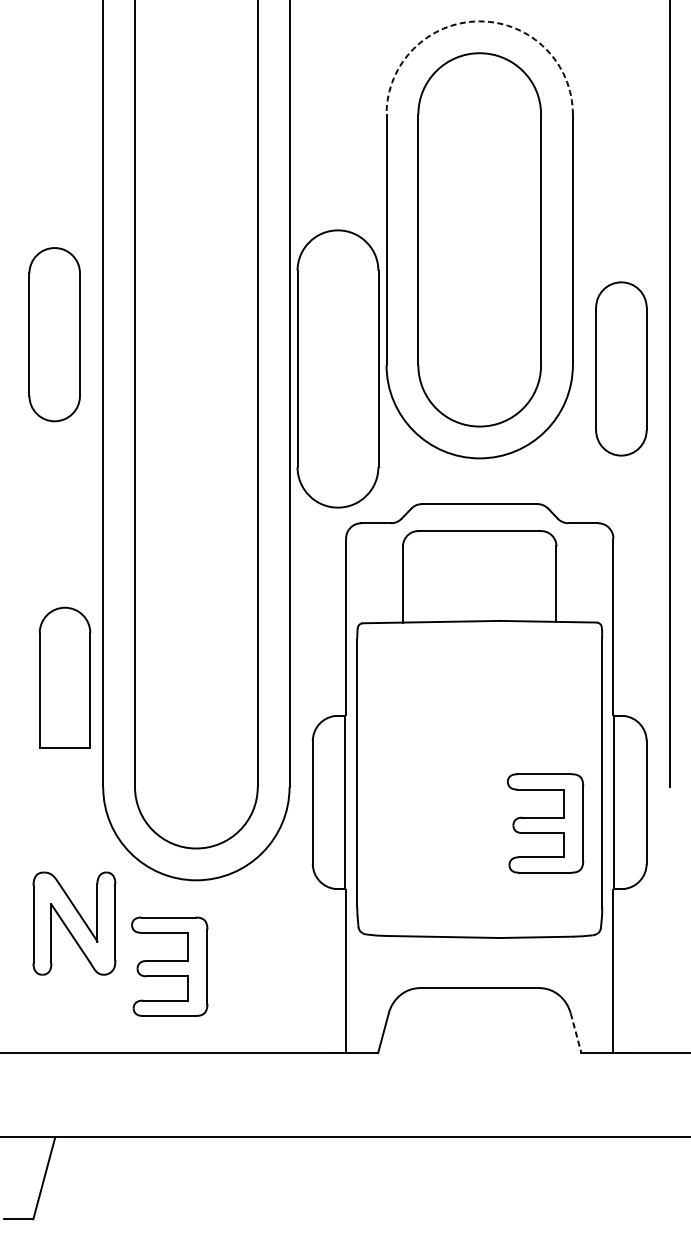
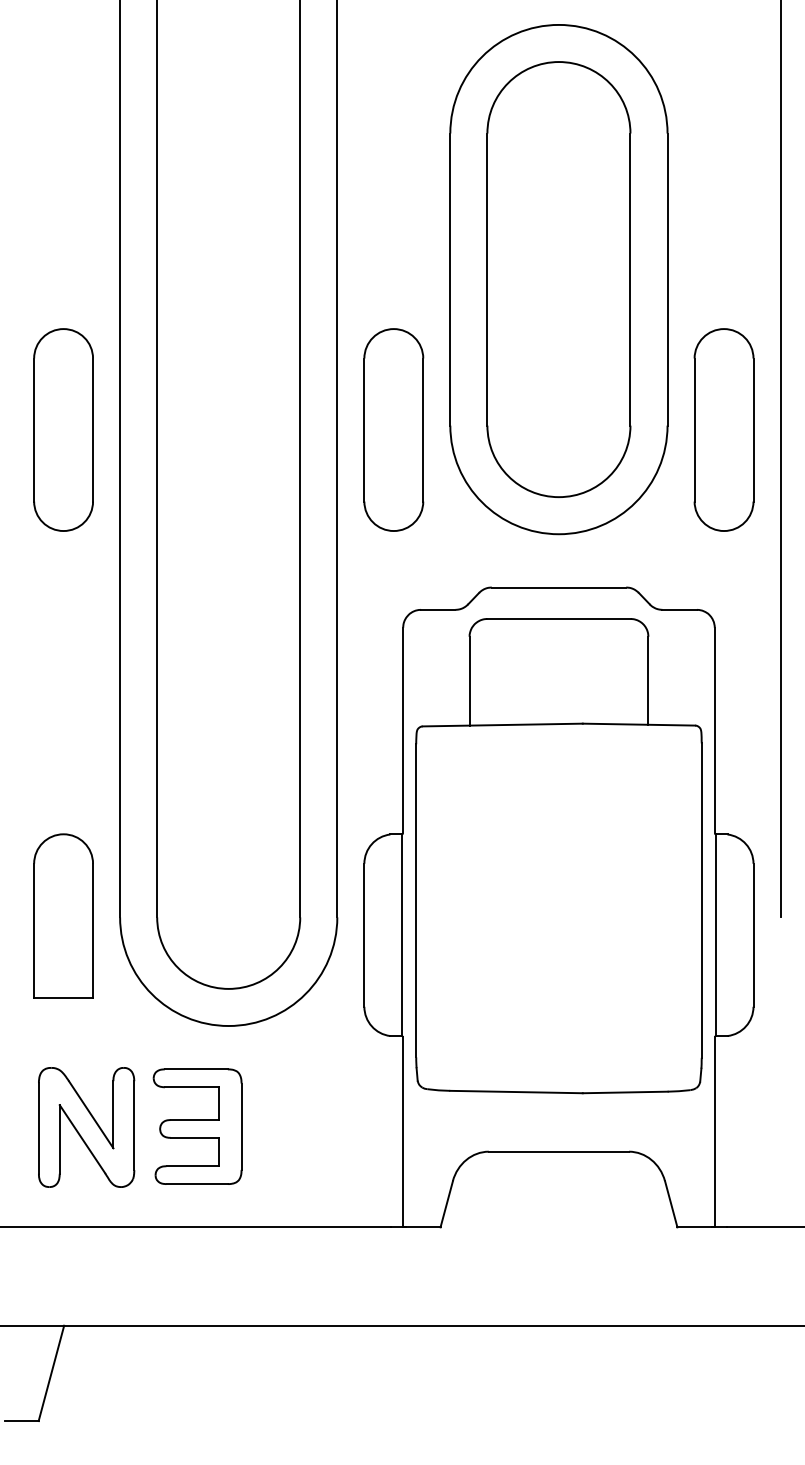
arc: (479, 21) -> (558, 24), dashed -> solid
part: (54, 334) -> (63, 429), moved
part: (337, 368) -> (393, 429), size x0.62
part: (64, 677) -> (63, 915), moved
part: (545, 823) -> (635, 959), removed
part: (74, 923) -> (86, 1127), moved
line: (576, 1033) -> (671, 1204), dashed -> solid

